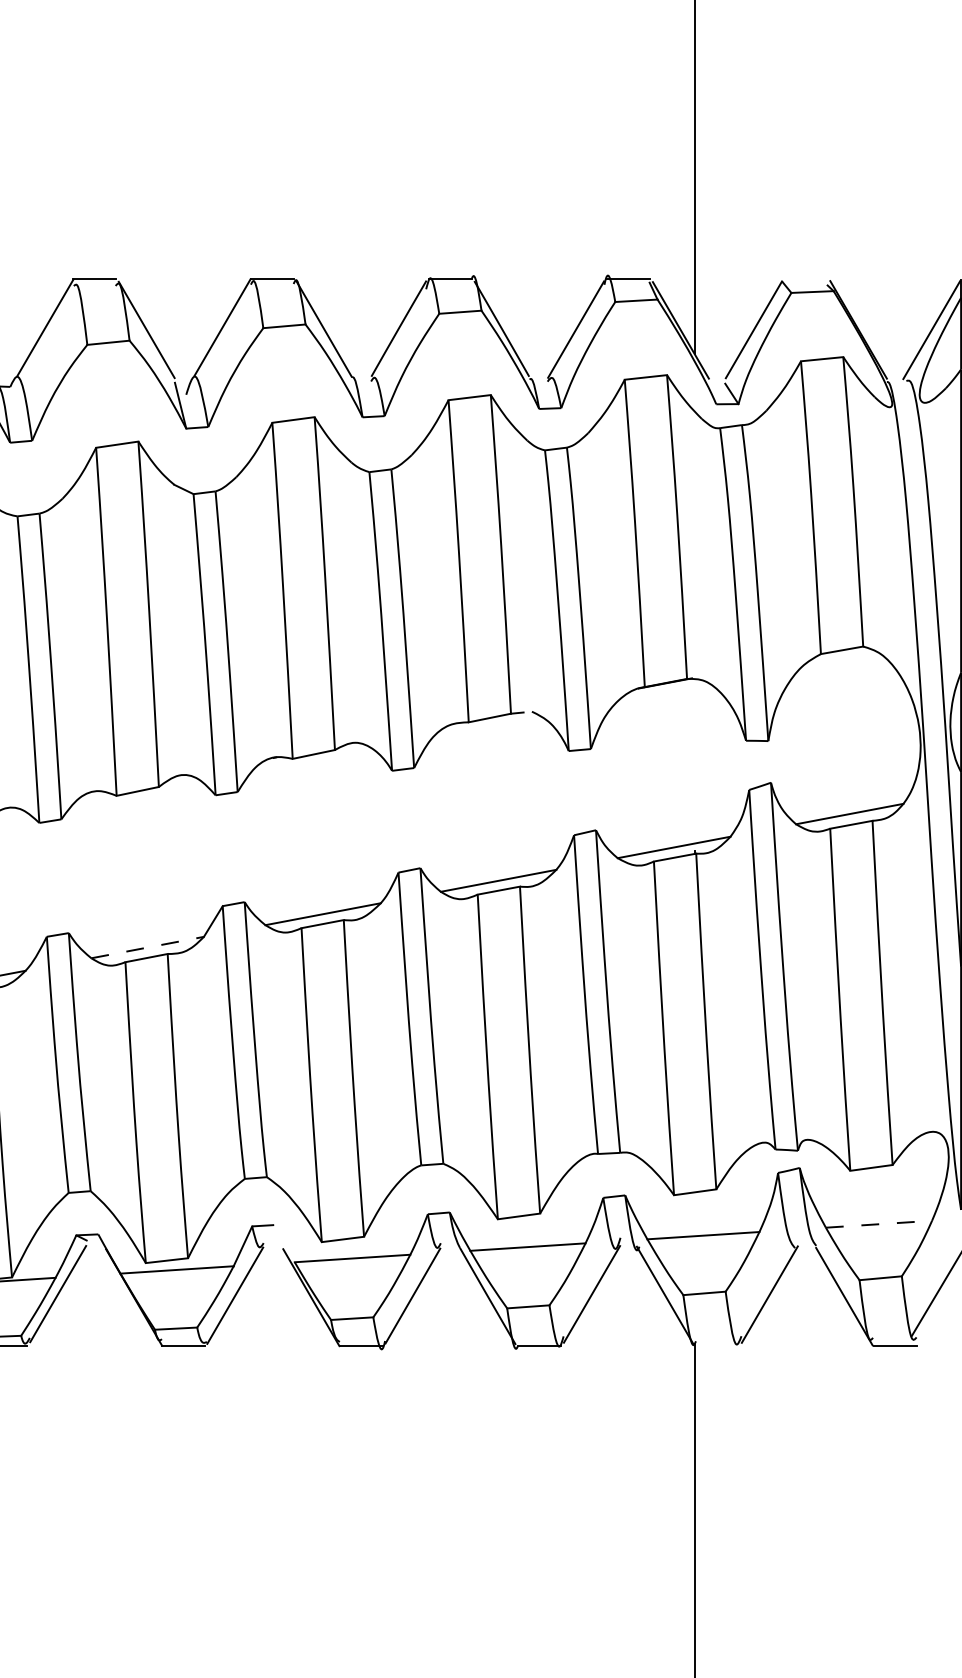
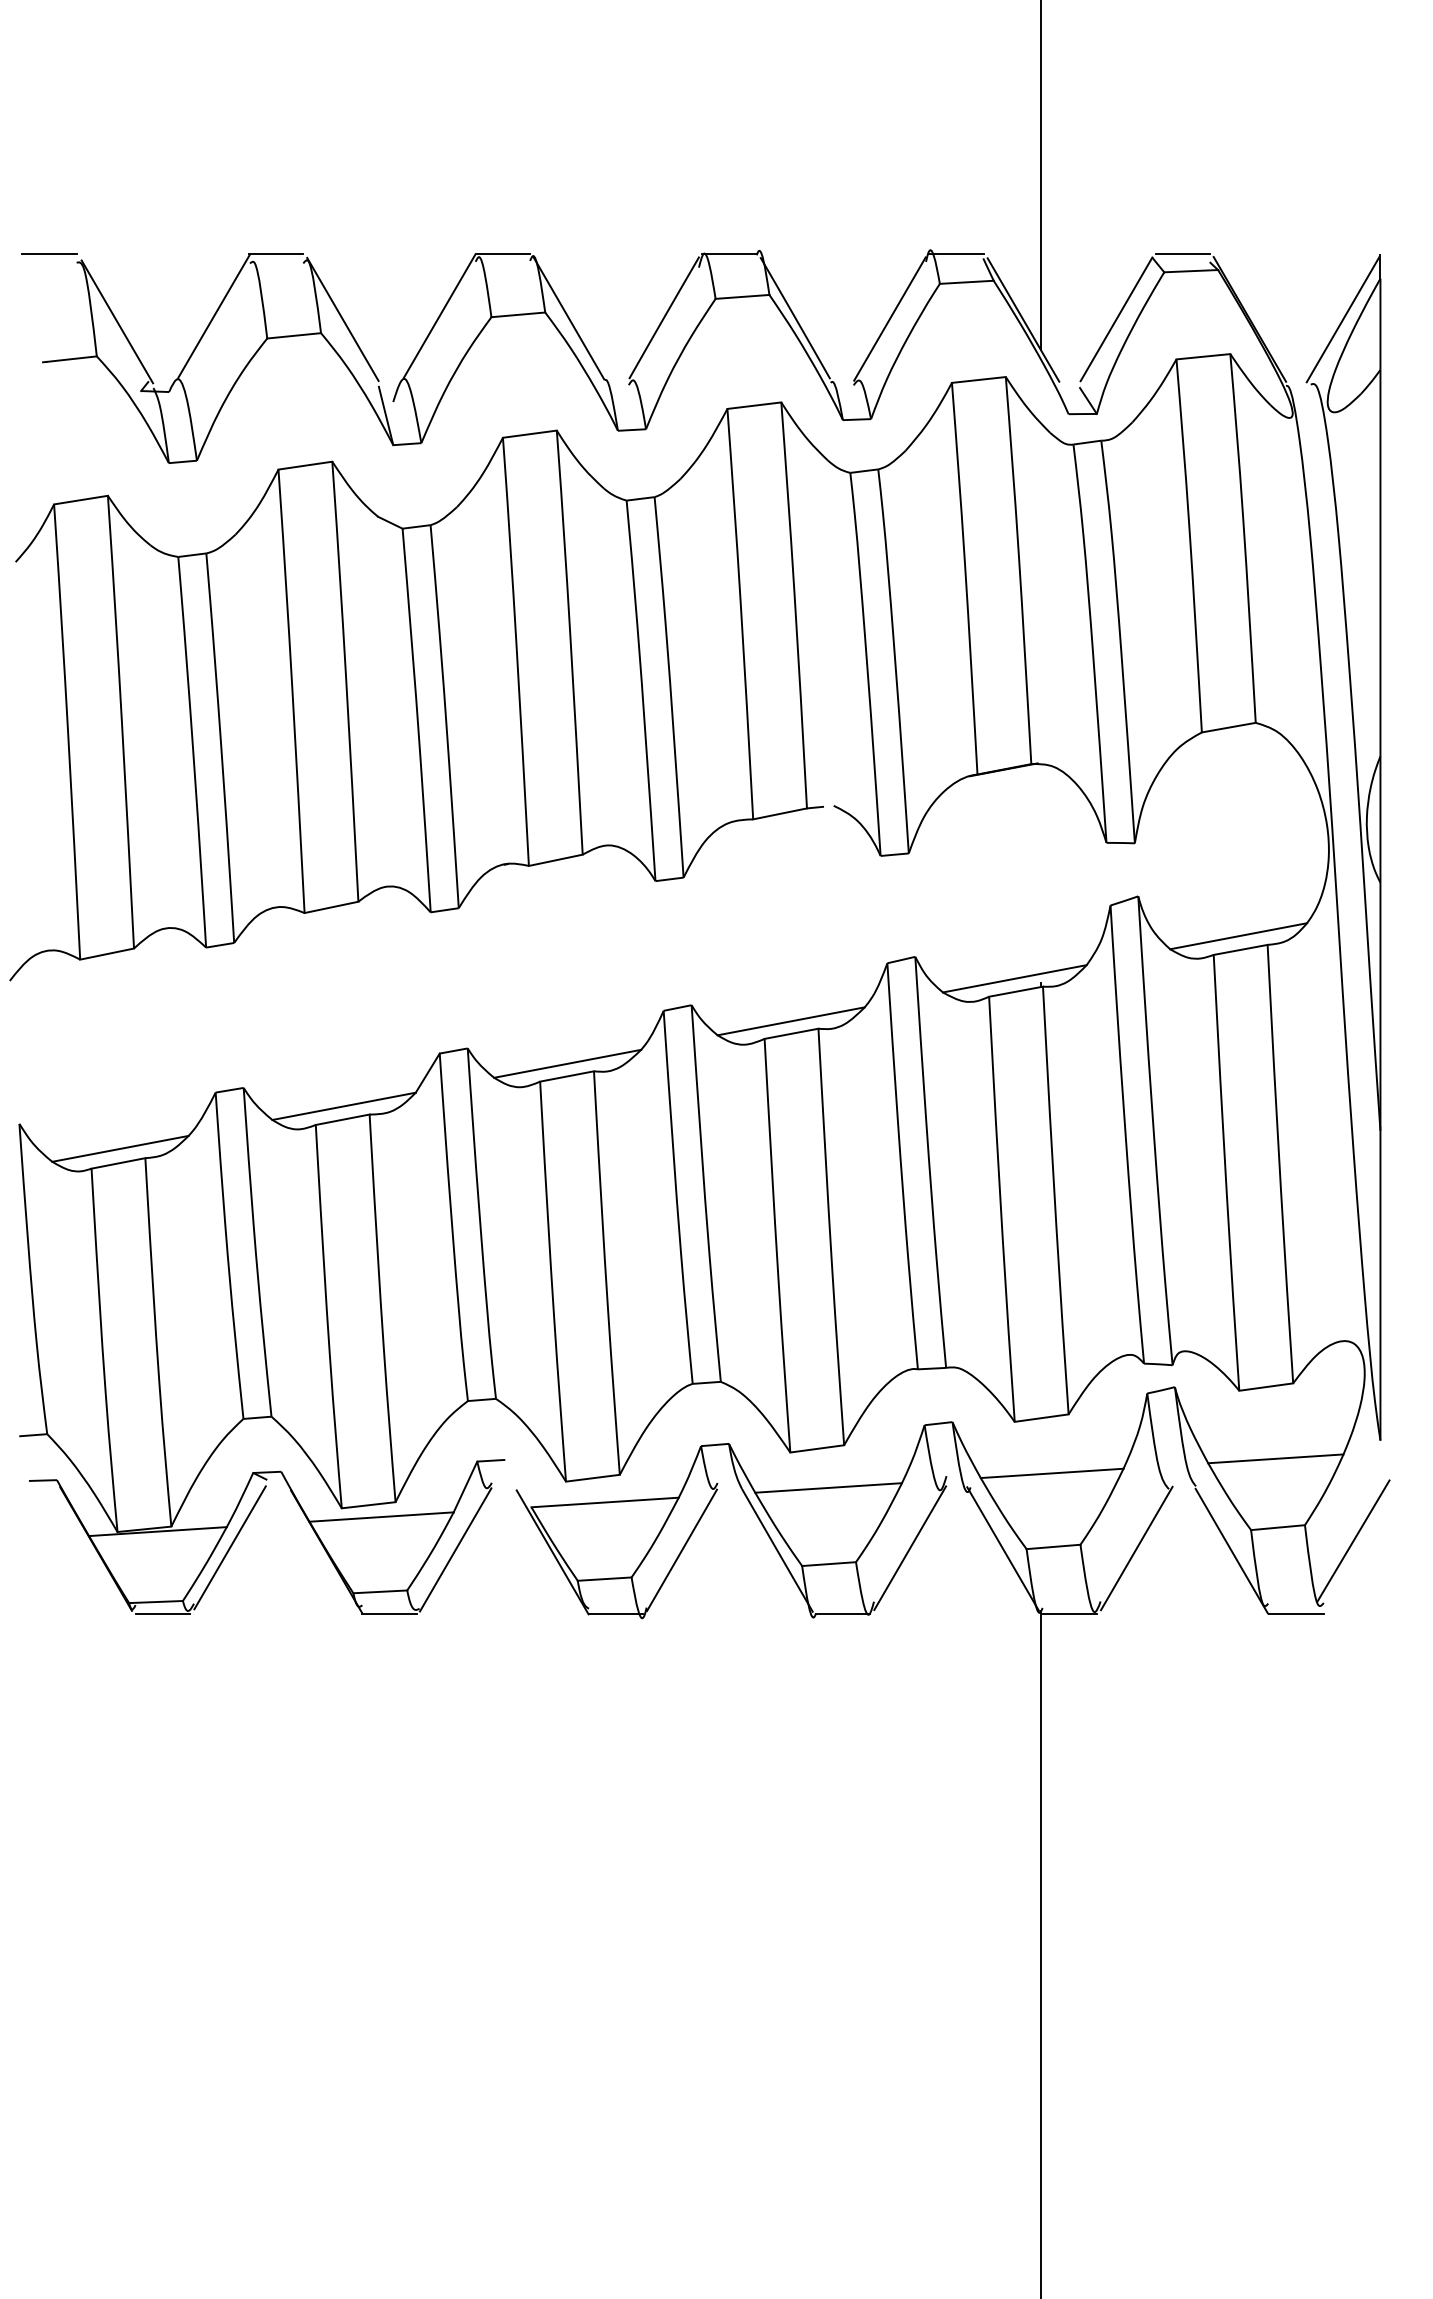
line: (806, 278) -> (1183, 253), added
line: (147, 947) -> (344, 1106), dashed -> solid
line: (878, 1223) -> (1275, 1458), dashed -> solid
line: (717, 1346) -> (1069, 1614), added

